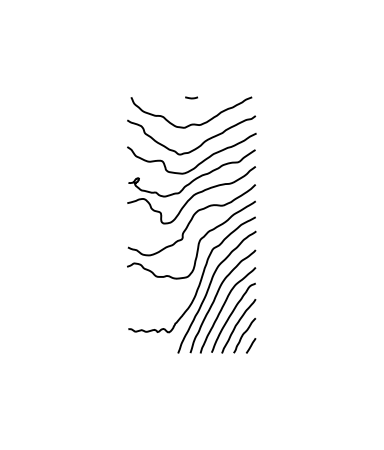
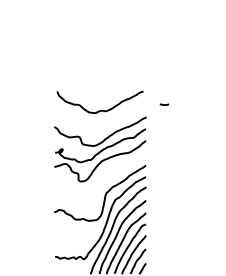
curve: (191, 97) -> (164, 104), moved
curve: (197, 146) -> (104, 126), removed
curve: (191, 220) -> (100, 179), removed

